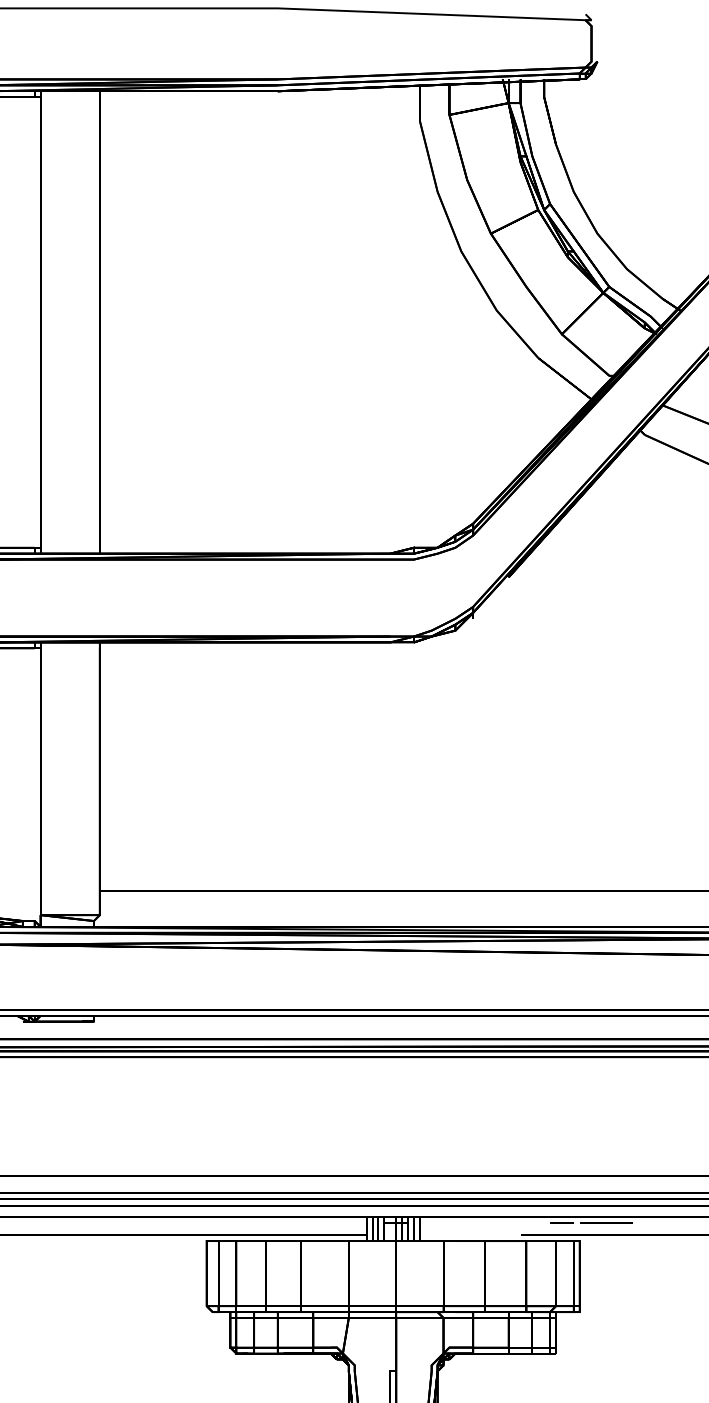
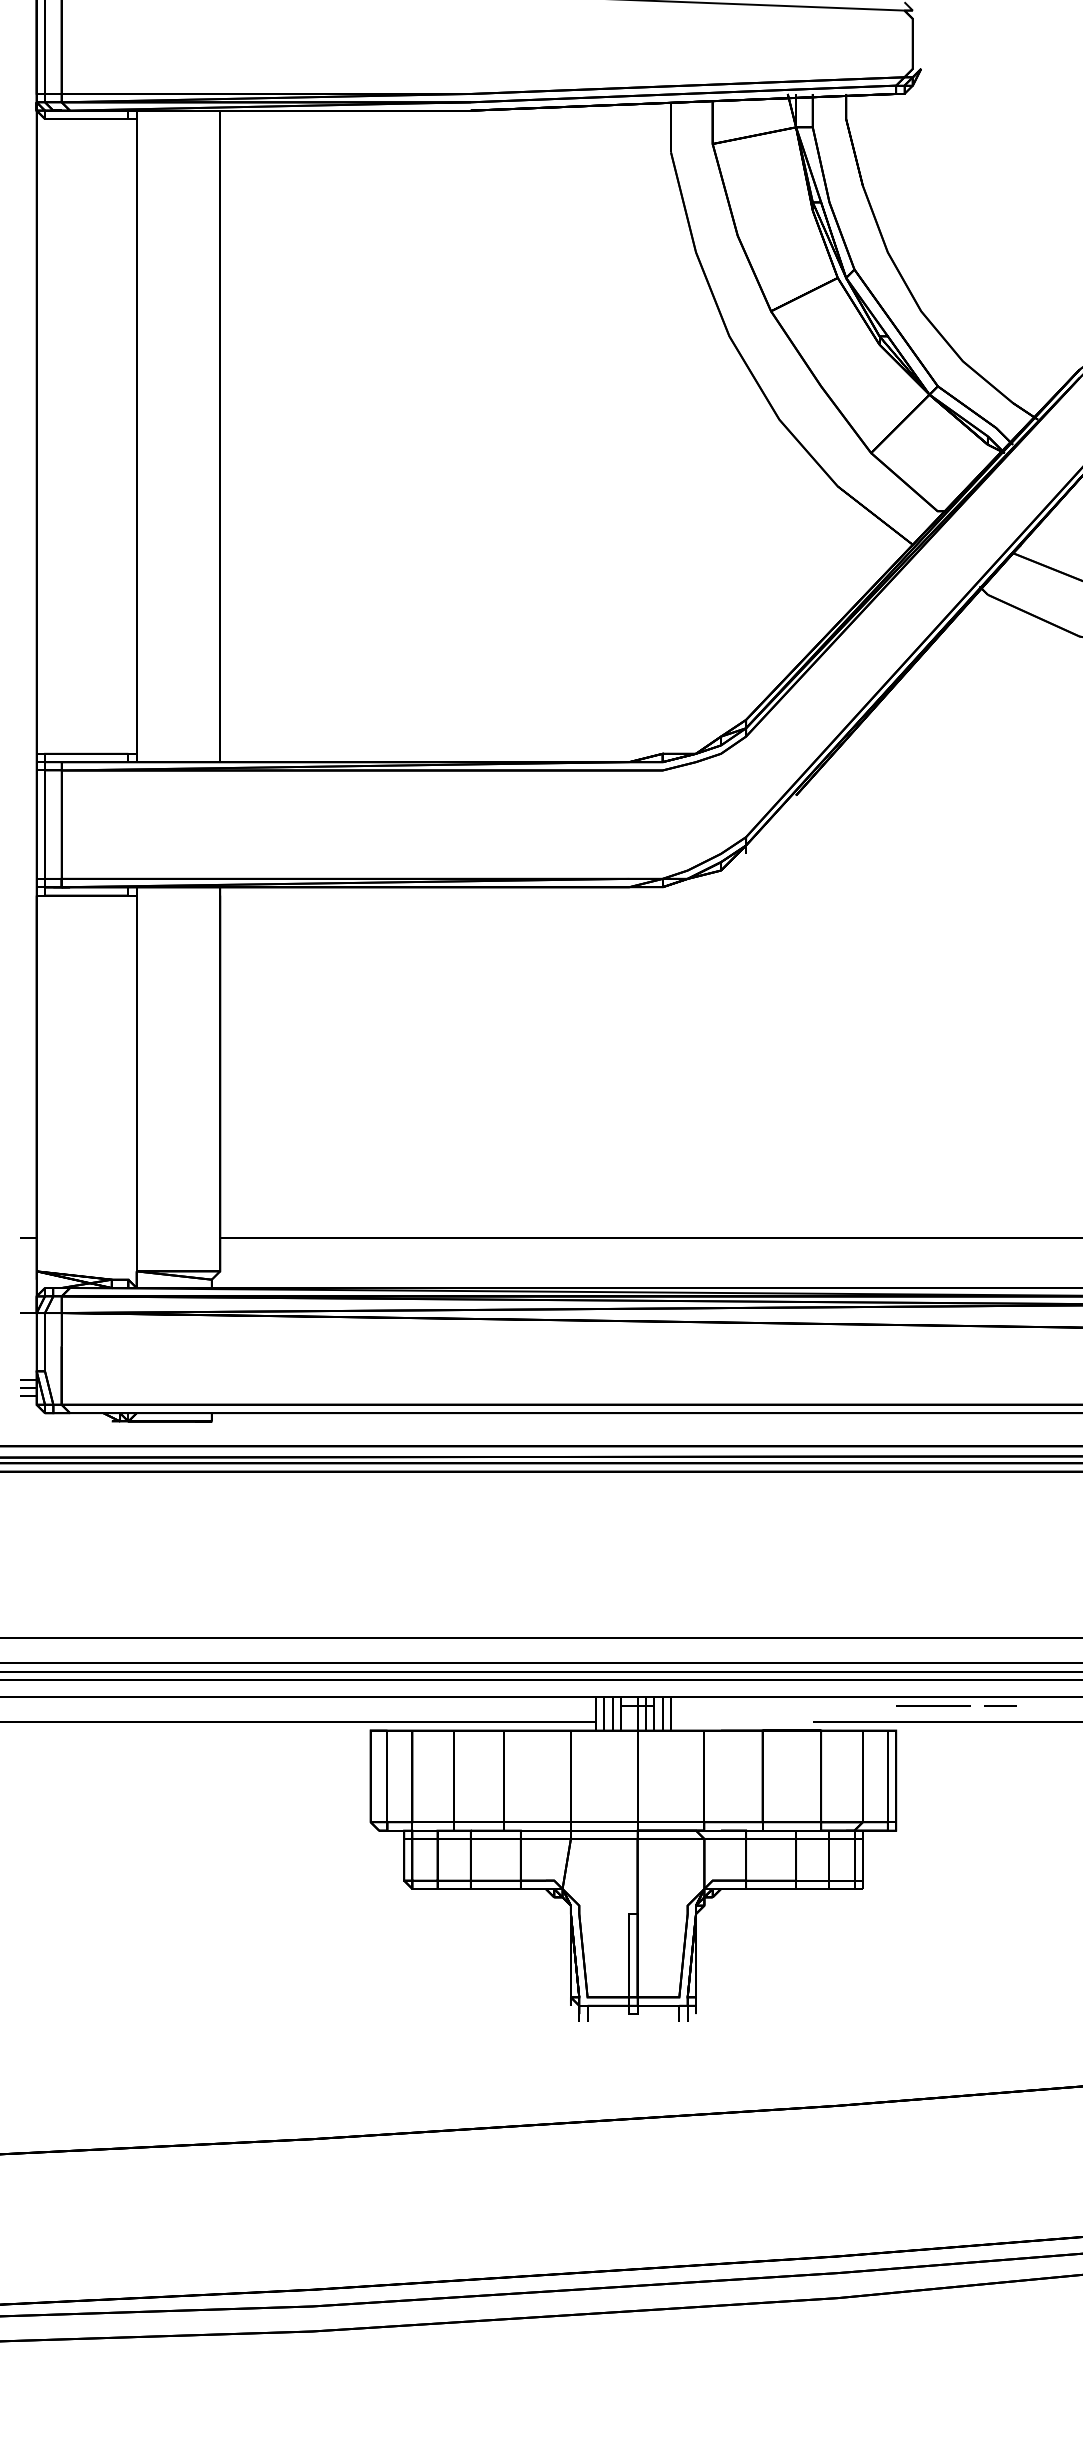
line: (562, 1223) -> (1000, 1705), moved

